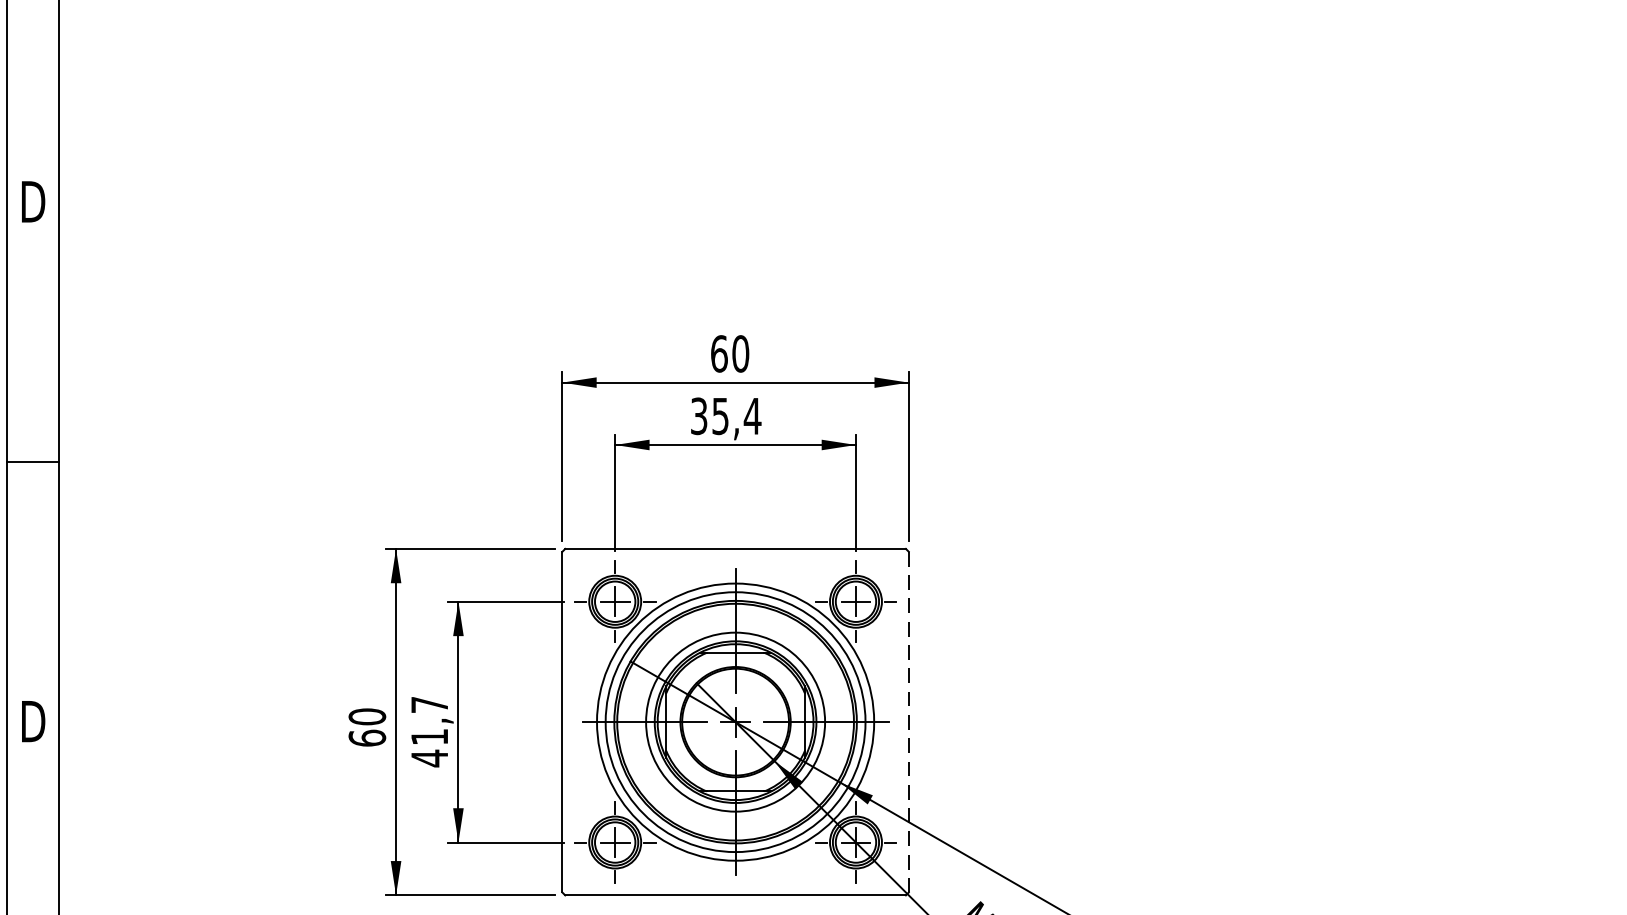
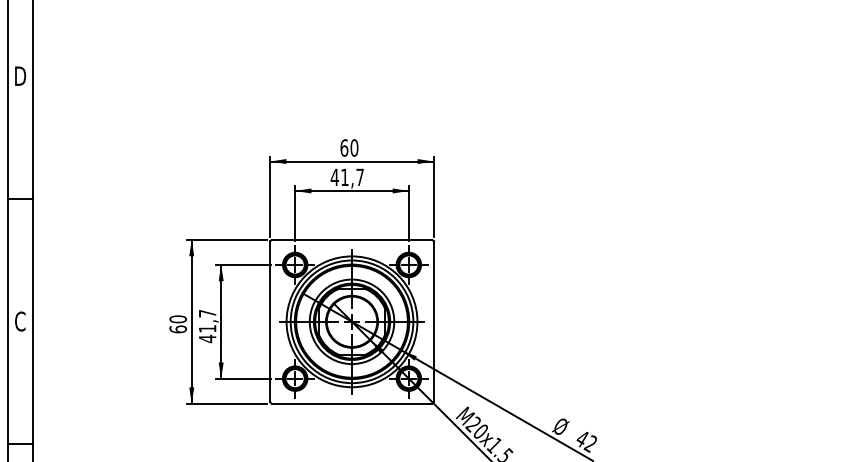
text: (725, 416) -> (347, 177), 35,4 -> 41,7
text: (33, 721) -> (20, 321), D -> C
line: (908, 723) -> (433, 322), dashed -> solid

